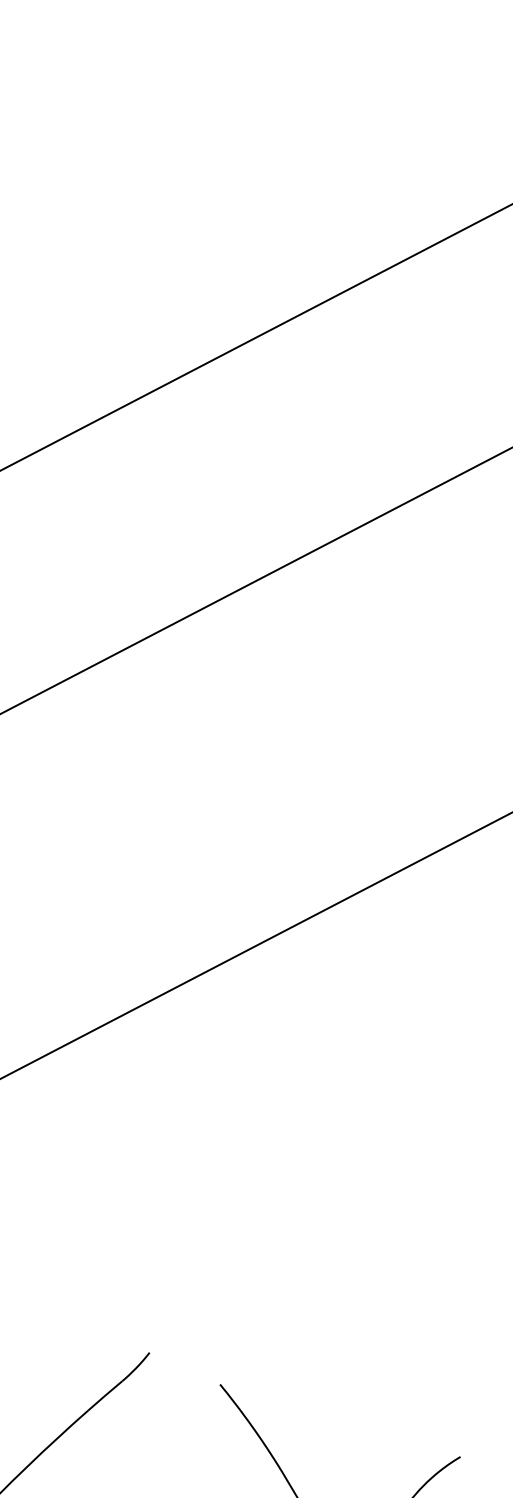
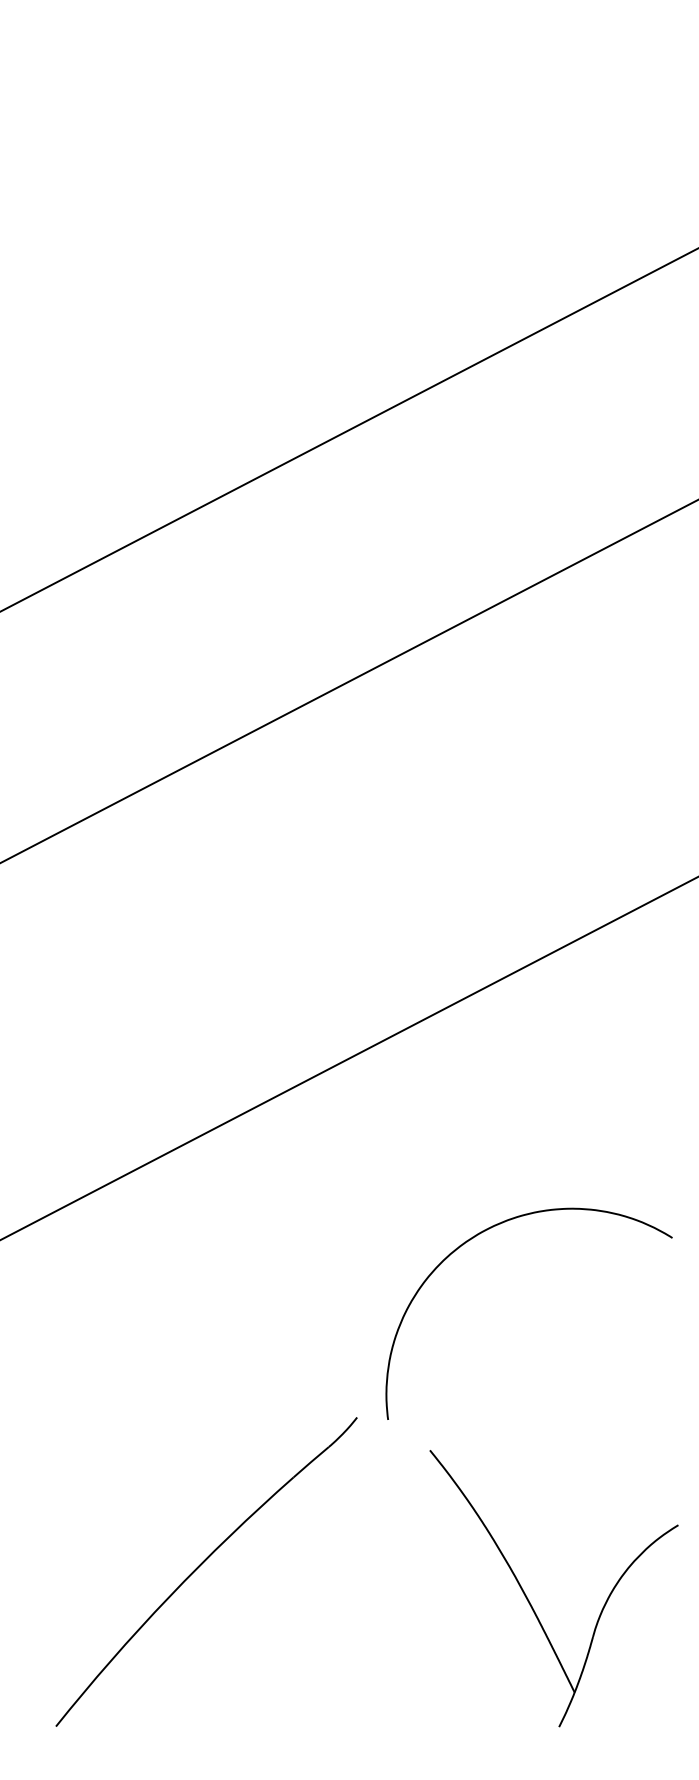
curve: (275, 1171) -> (487, 1230), added

